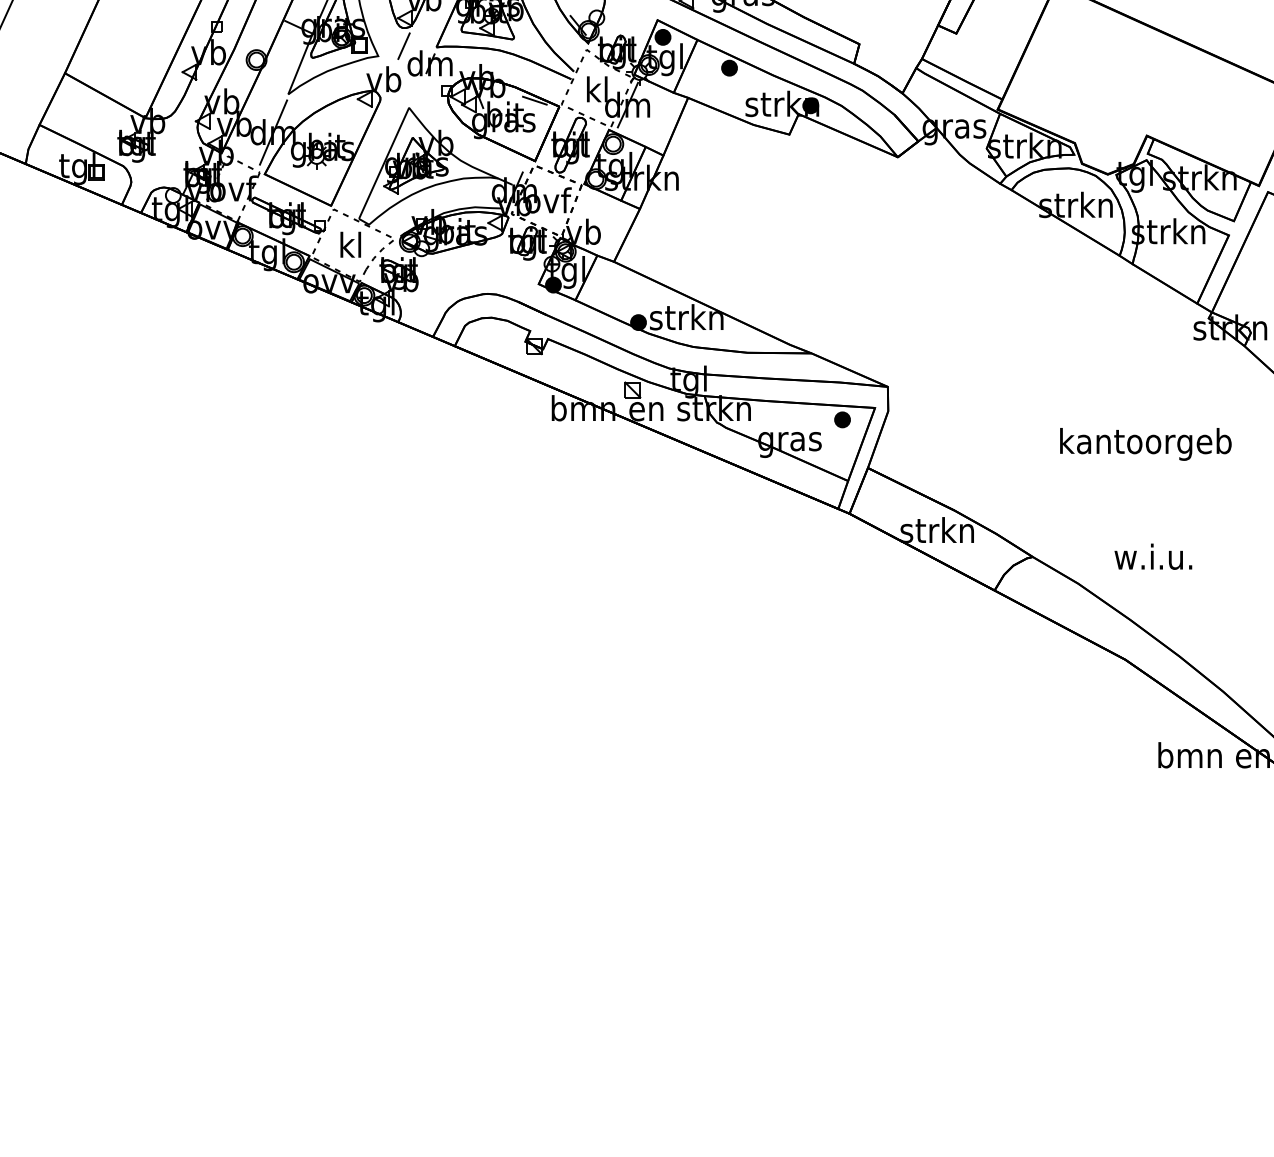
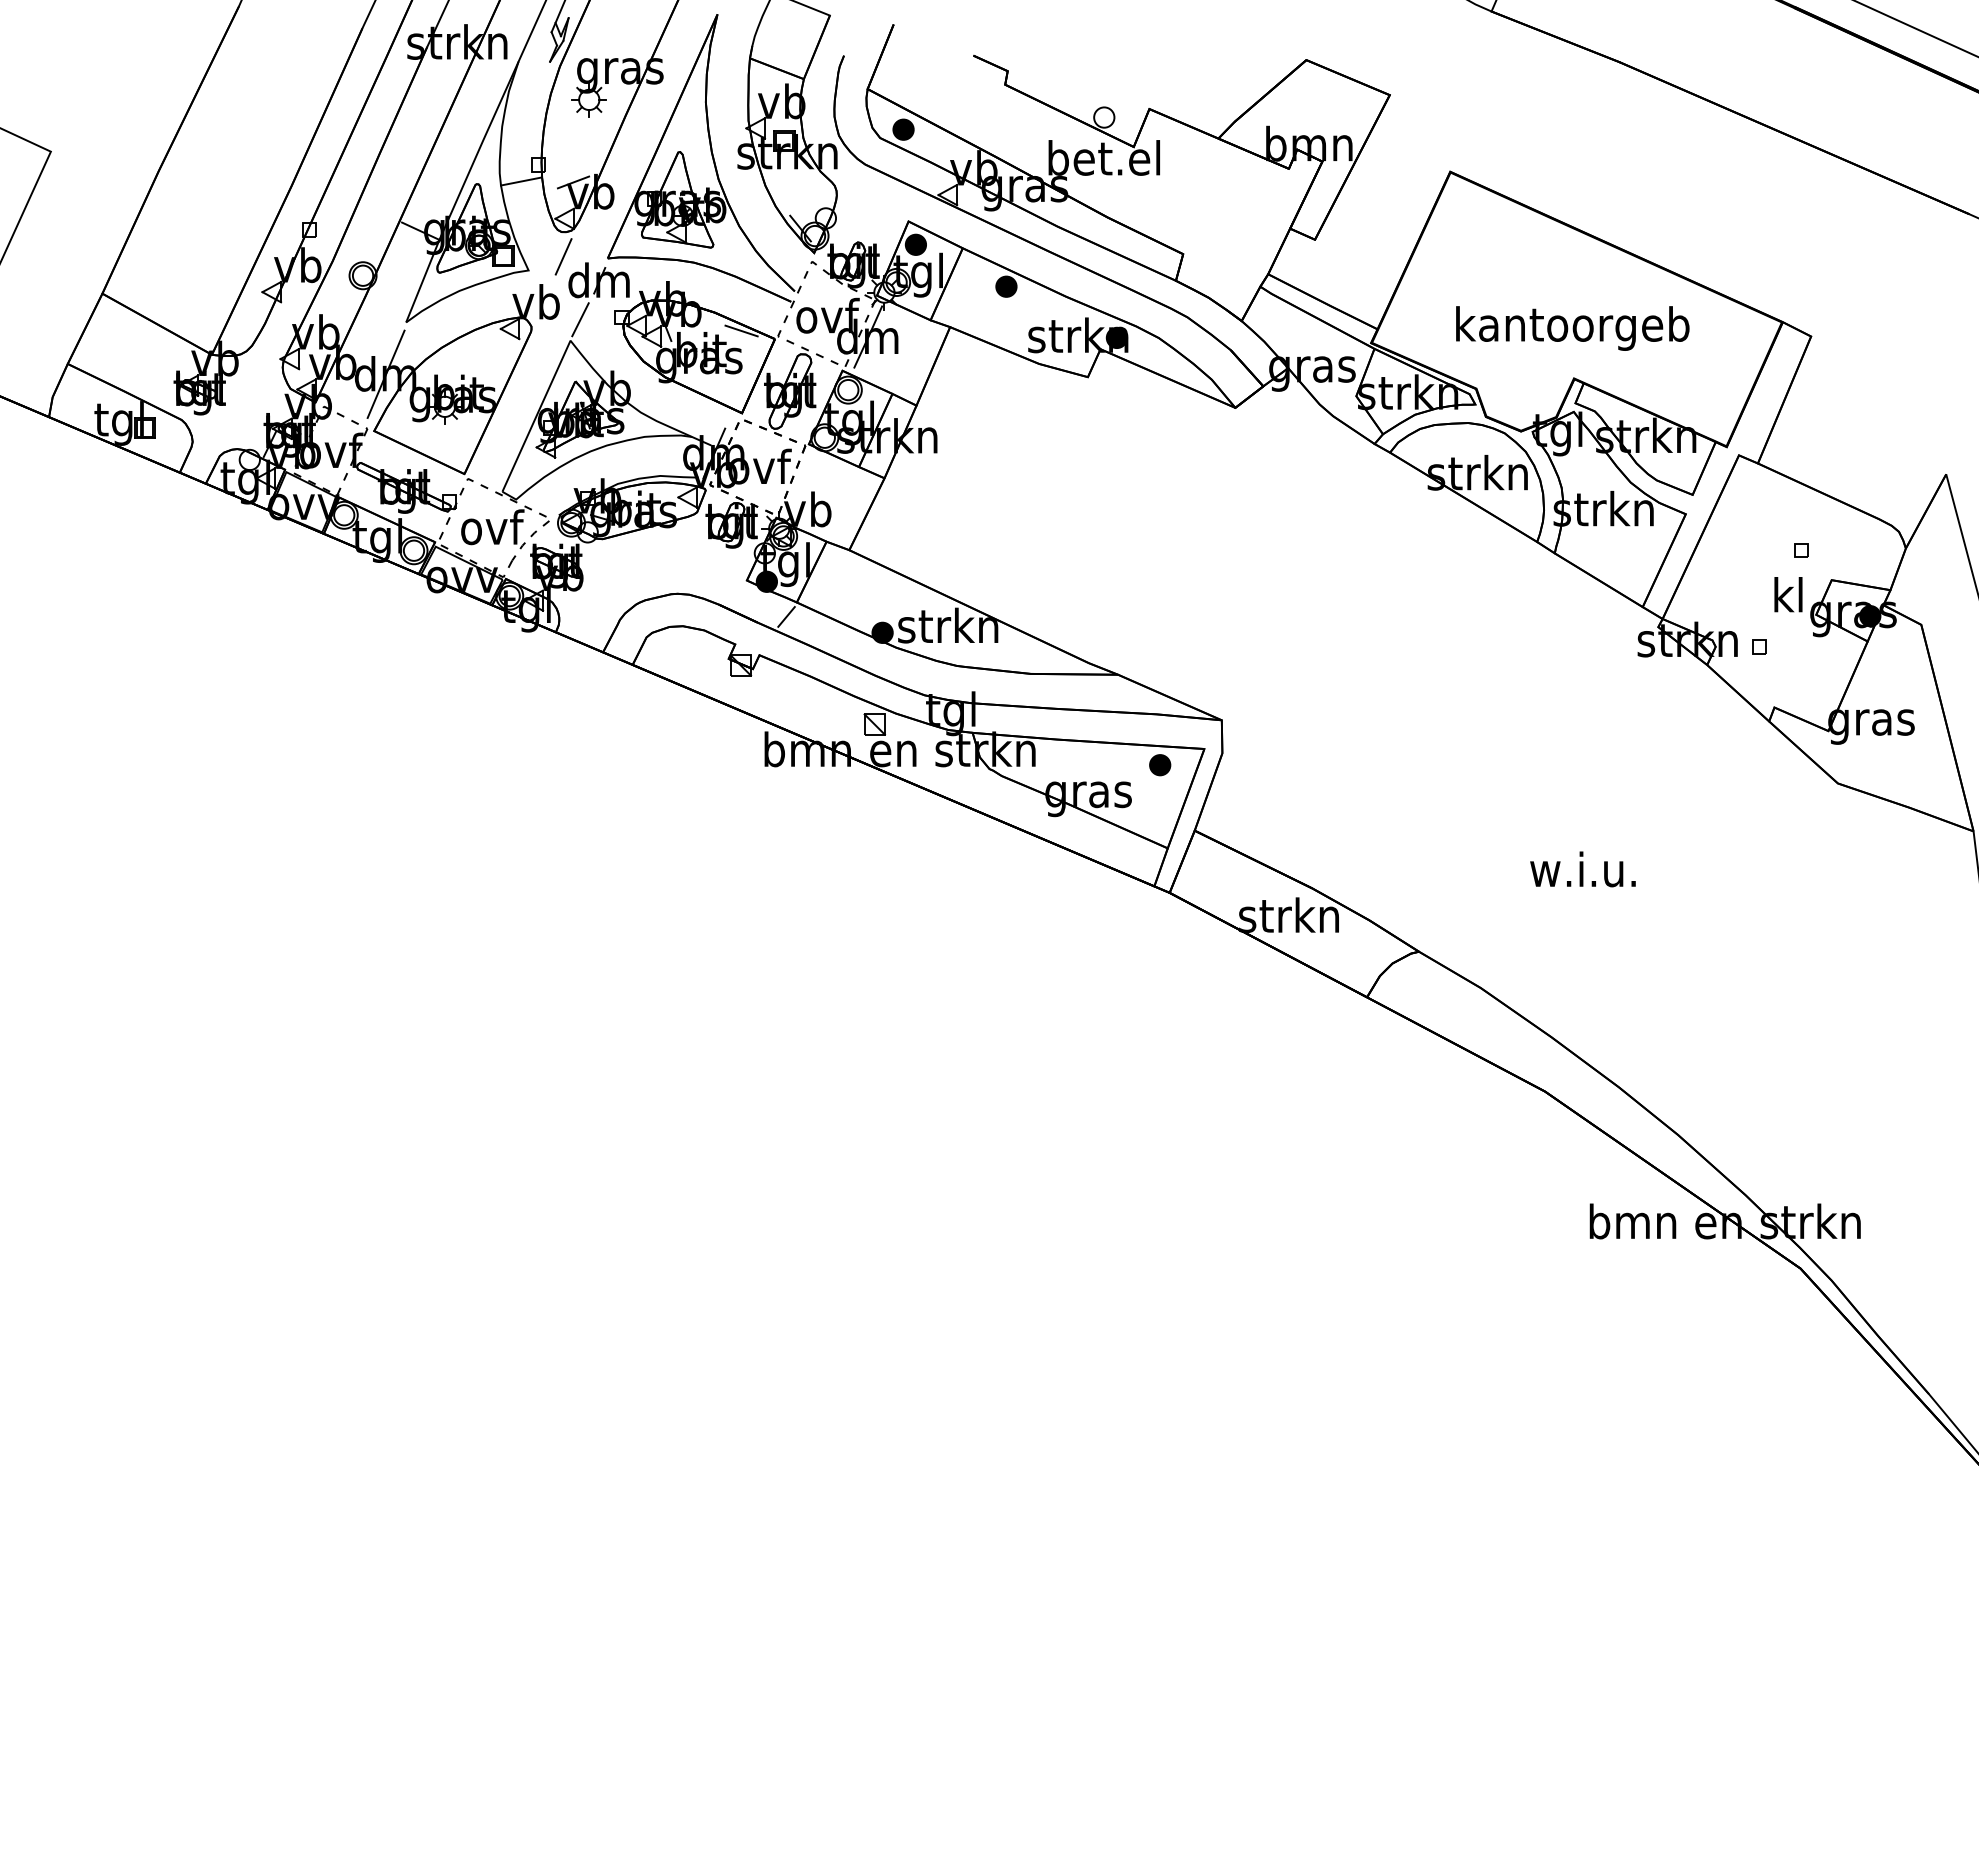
text: (598, 89) -> (827, 315), kl -> ovf
line: (416, 92) -> (580, 319), added
text: (351, 245) -> (492, 527), kl -> ovf
line: (567, 310) -> (786, 616), added
text: (1145, 444) -> (1572, 328), moved
text: (1153, 556) -> (1582, 869), moved

